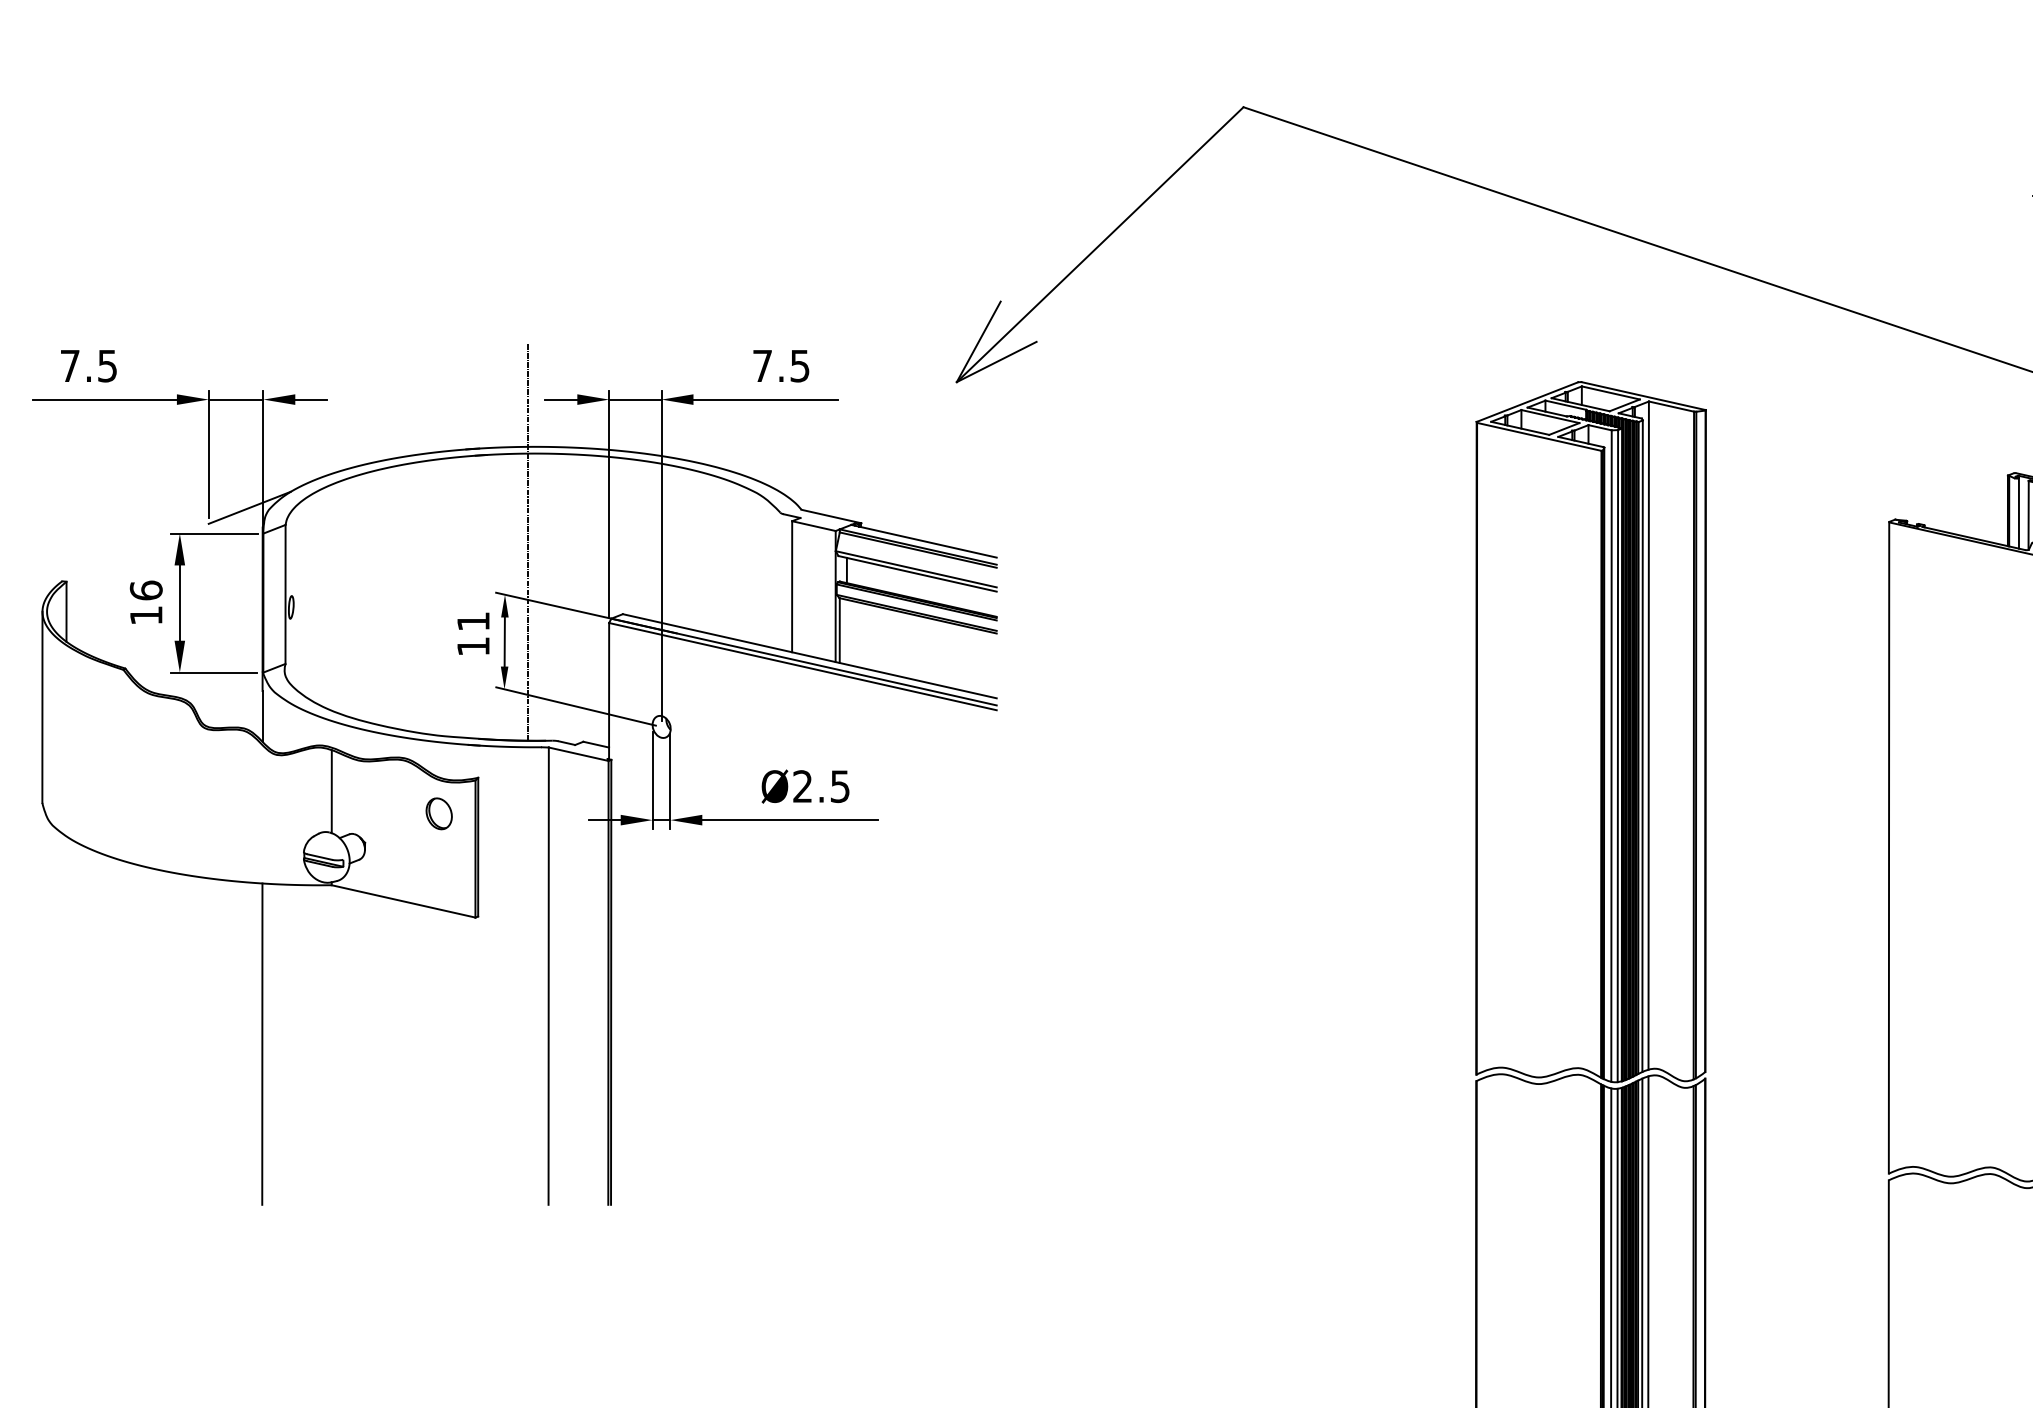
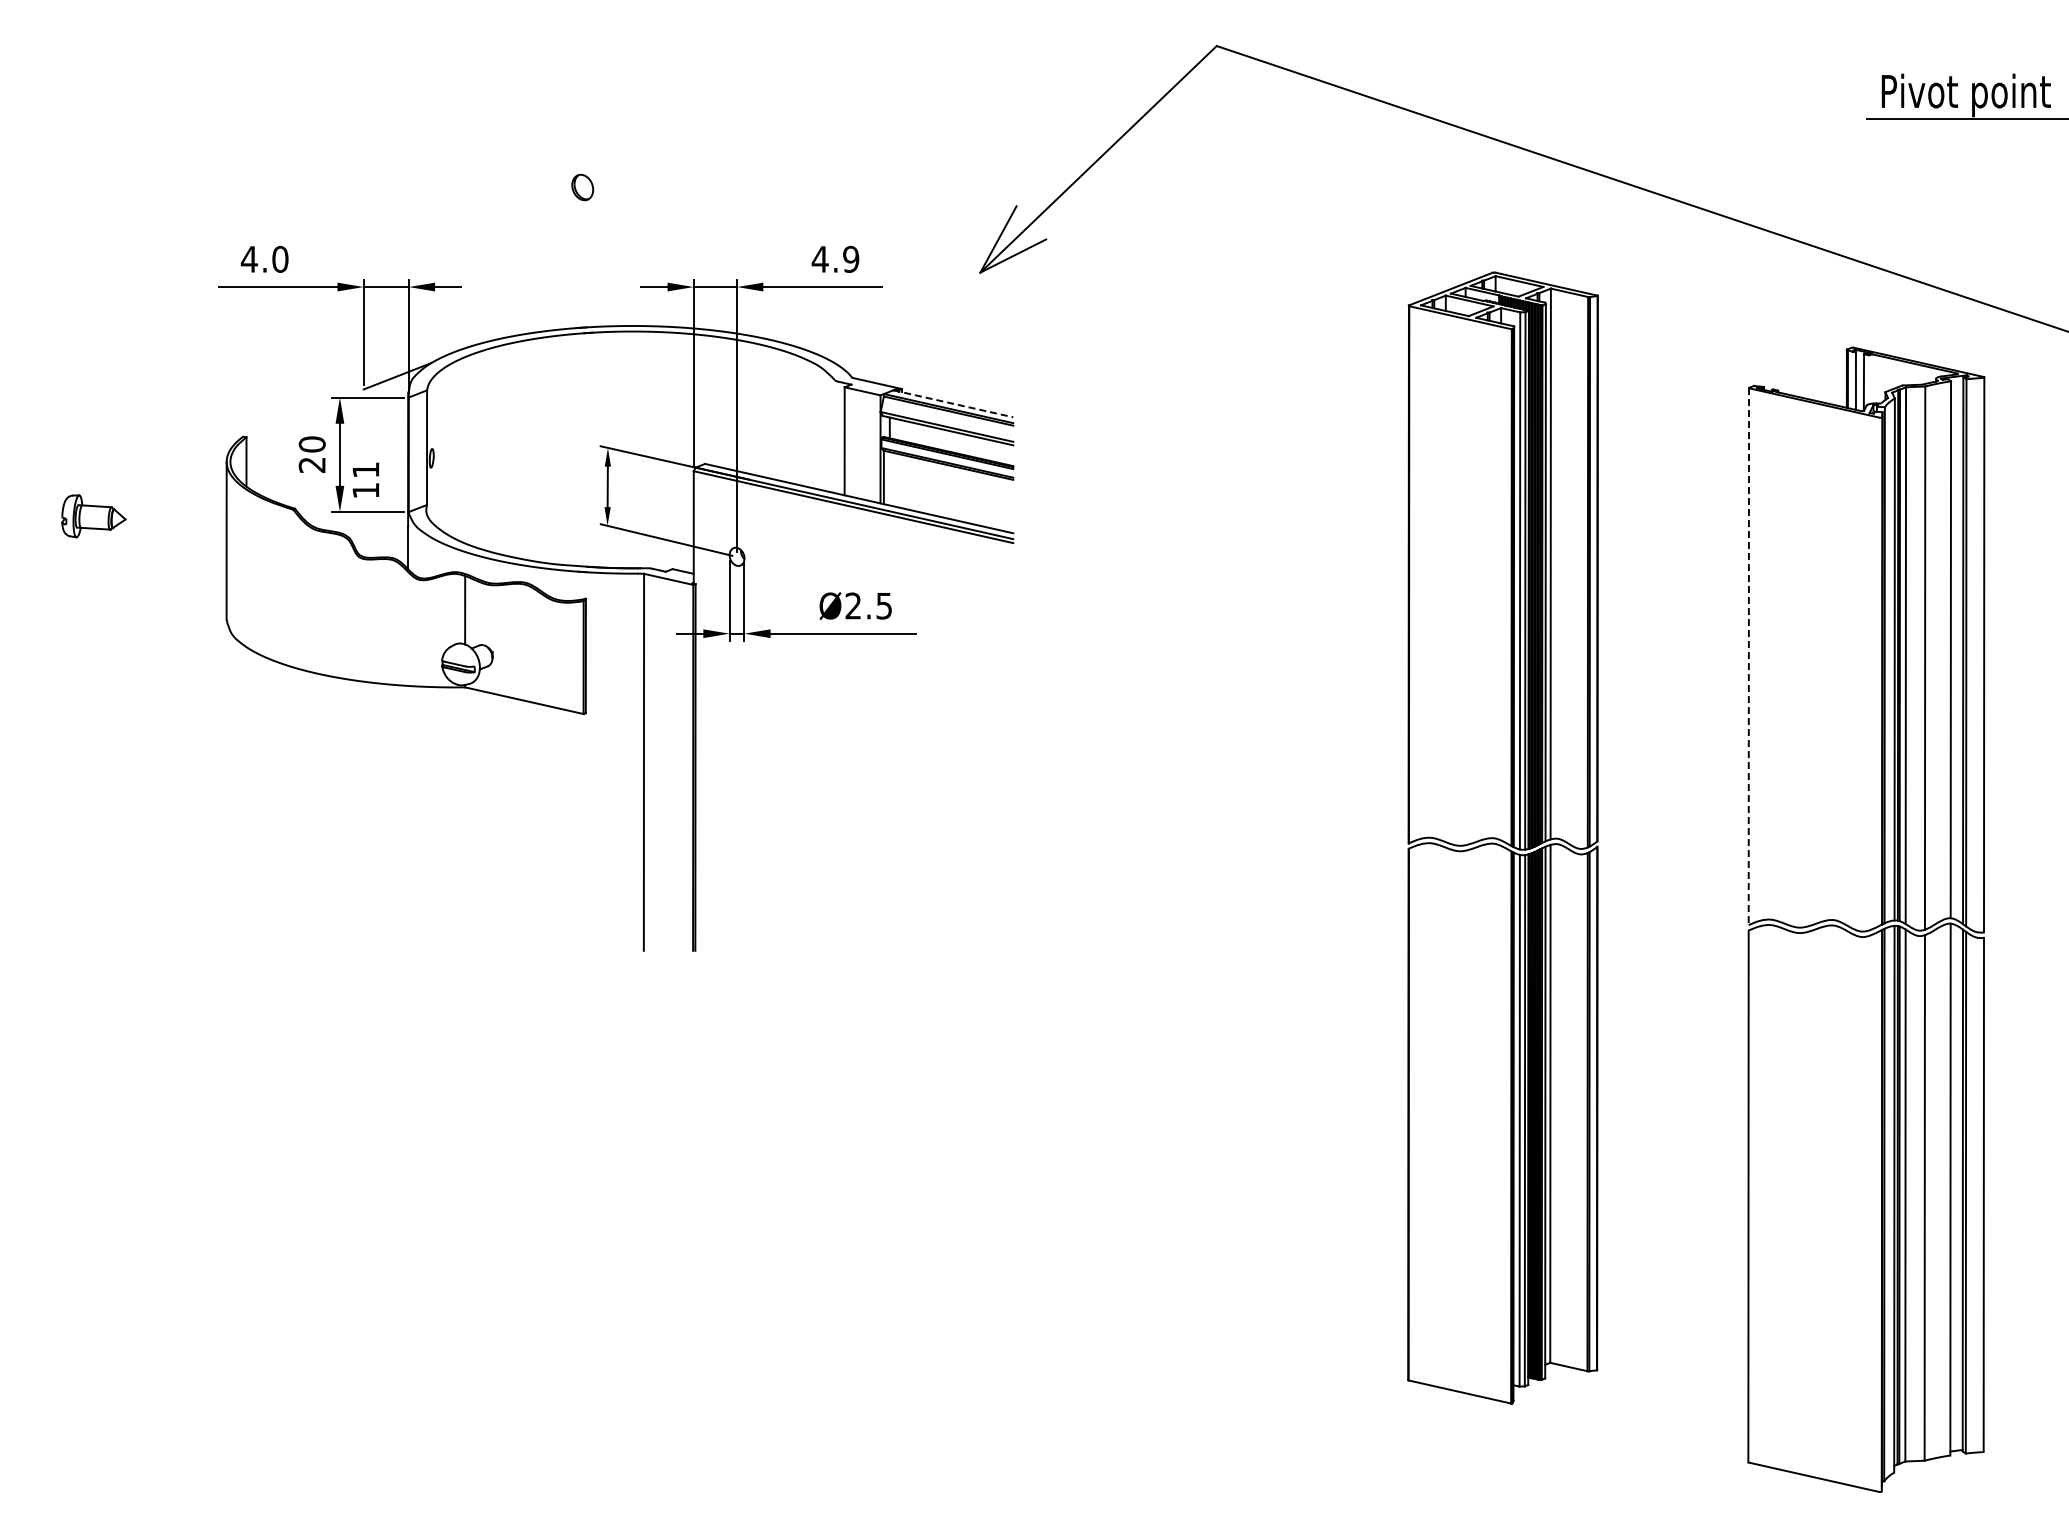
text: (88, 364) -> (264, 258), 7.5 -> 4.0
text: (781, 364) -> (835, 258), 7.5 -> 4.9
line: (924, 540) -> (953, 403), solid -> dashed
line: (528, 542) -> (627, 404), removed
text: (145, 602) -> (311, 454), 16 -> 20
text: (472, 633) -> (365, 479), moved
part: (438, 813) -> (582, 187), moved
line: (1888, 847) -> (1748, 656), solid -> dashed
line: (261, 1043) -> (407, 817), removed

